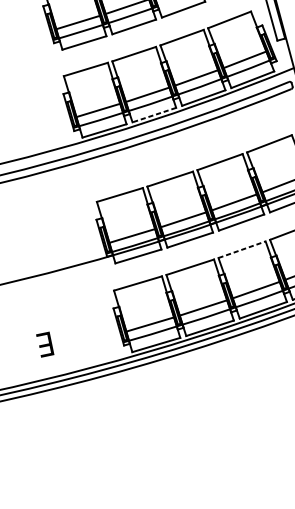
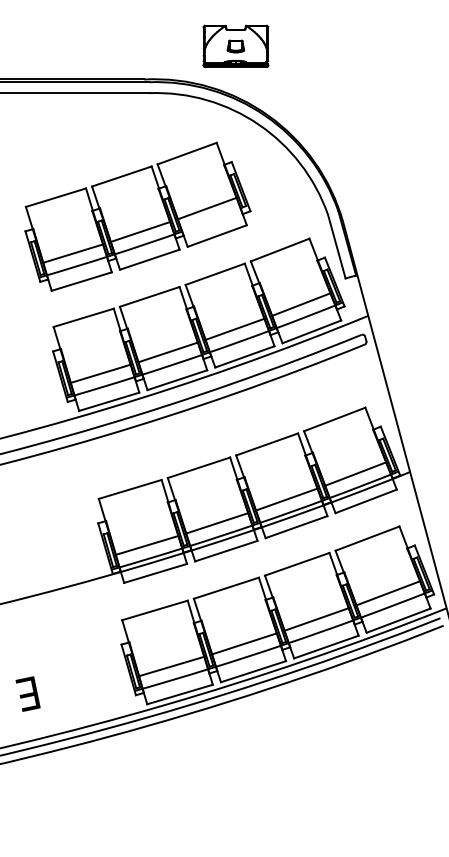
line: (153, 115) -> (176, 380), dashed -> solid
line: (242, 249) -> (297, 564), dashed -> solid

